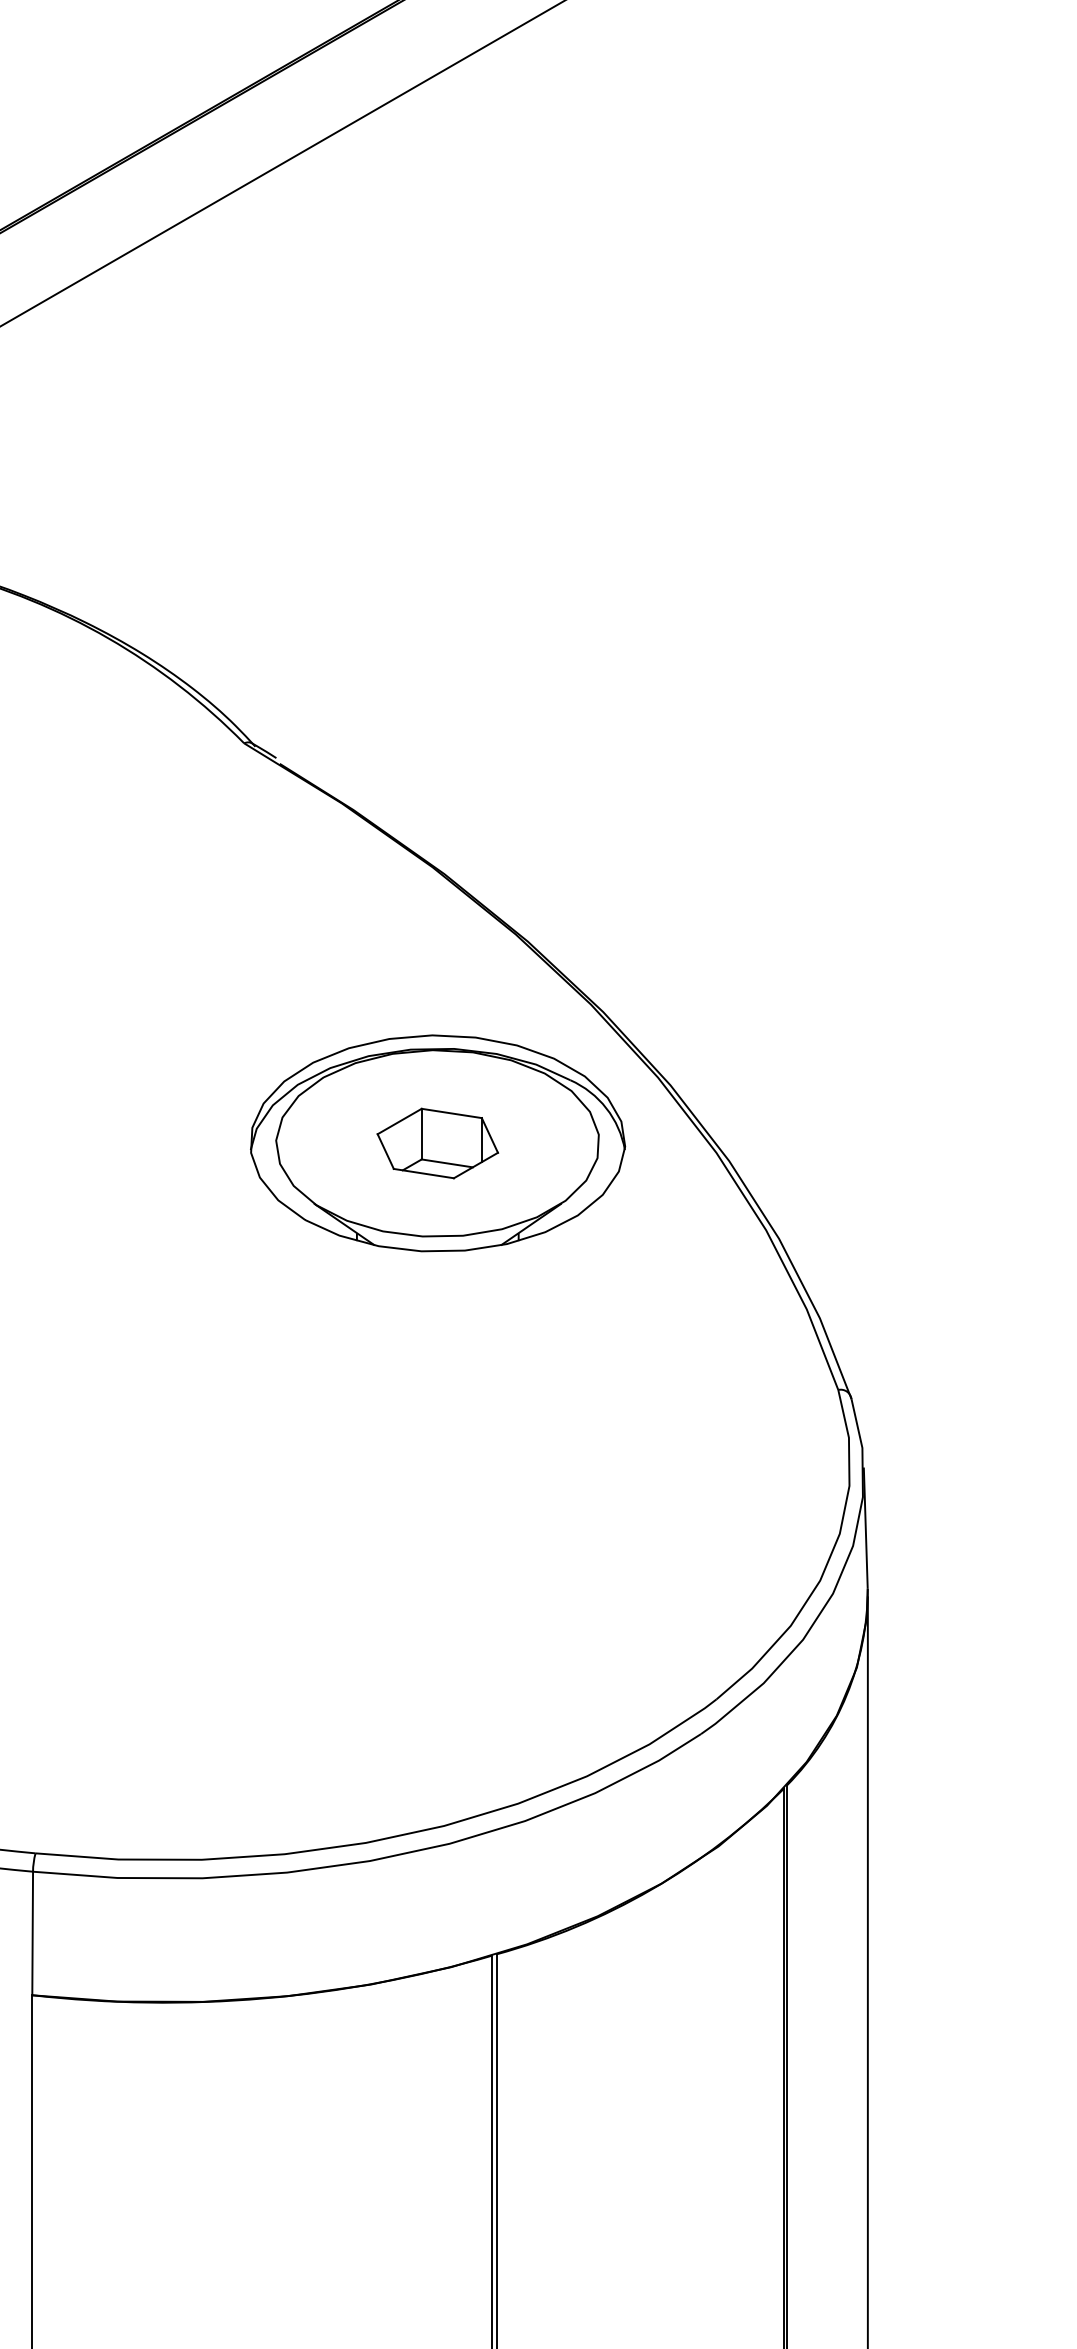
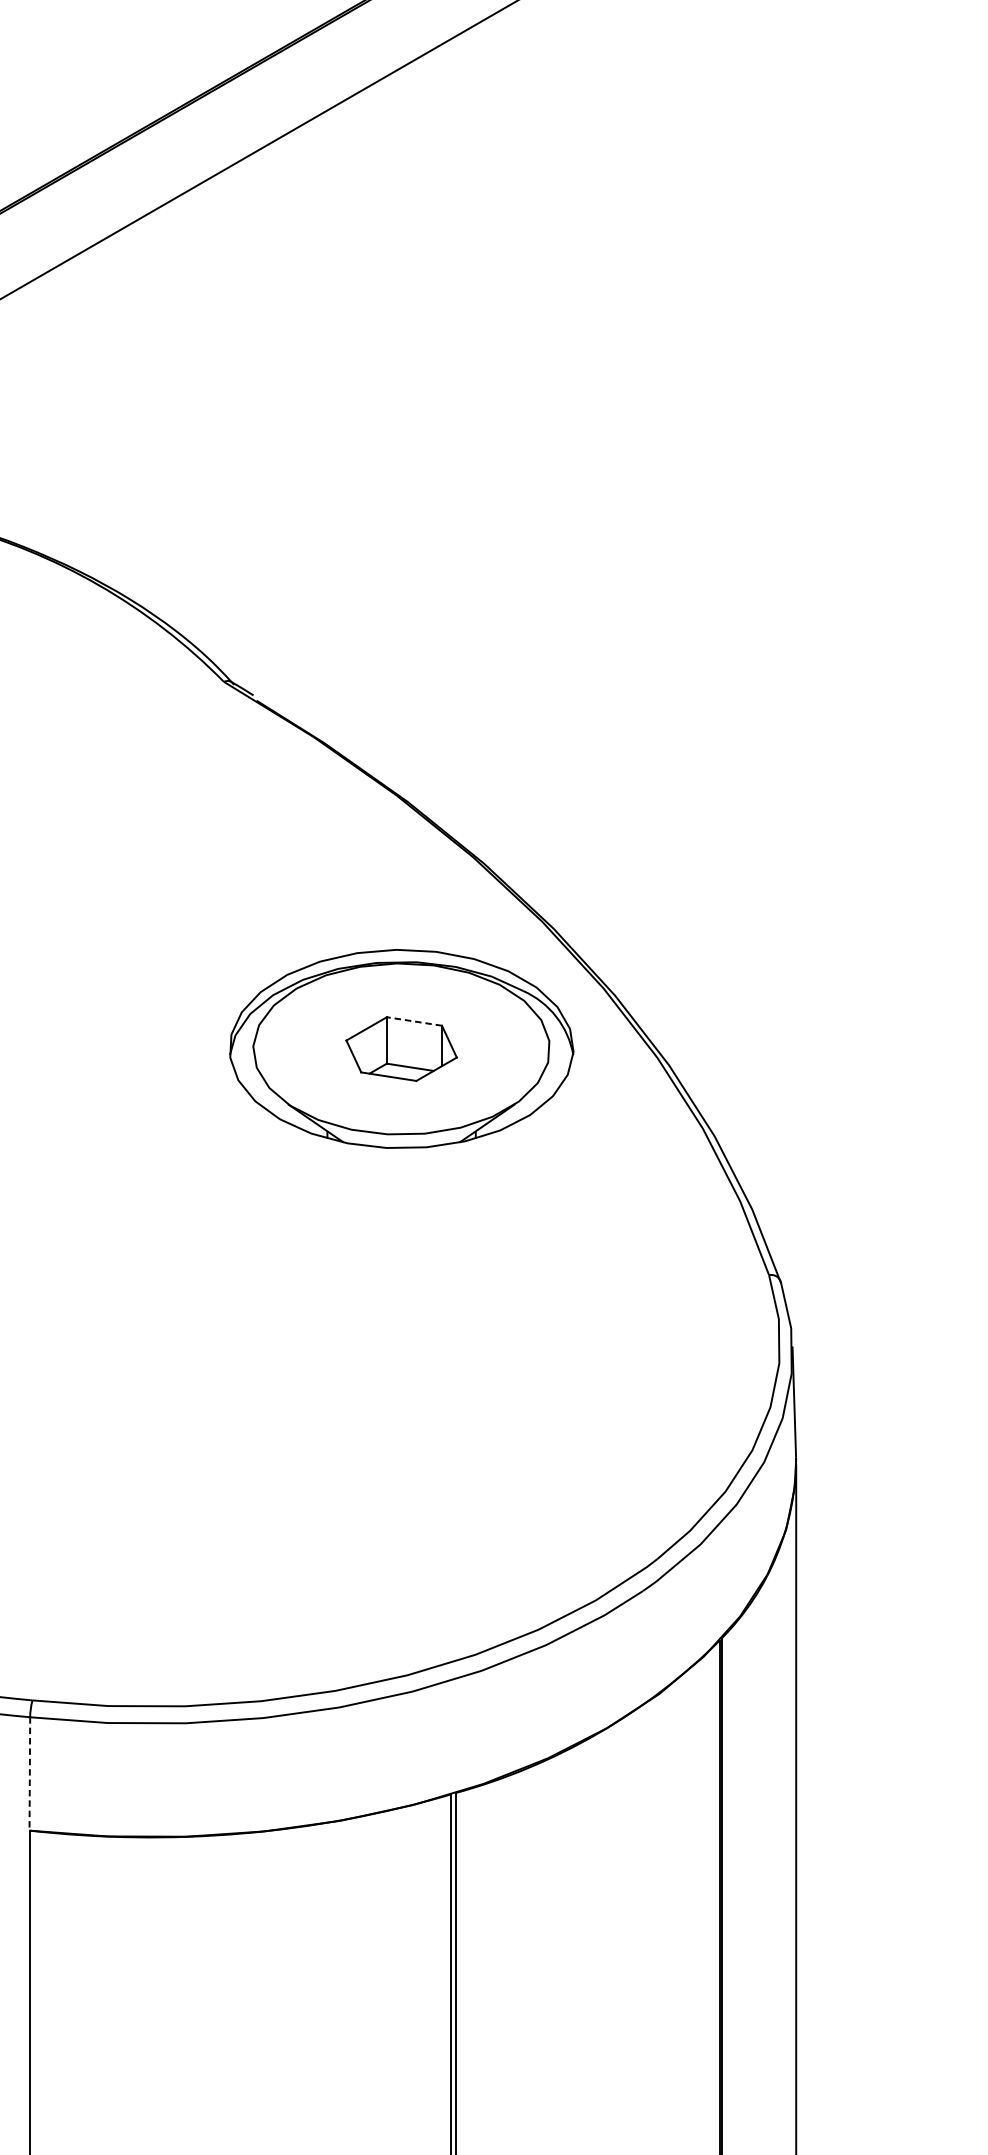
line: (451, 1113) -> (414, 1021), solid -> dashed
line: (32, 1933) -> (29, 1773), solid -> dashed

